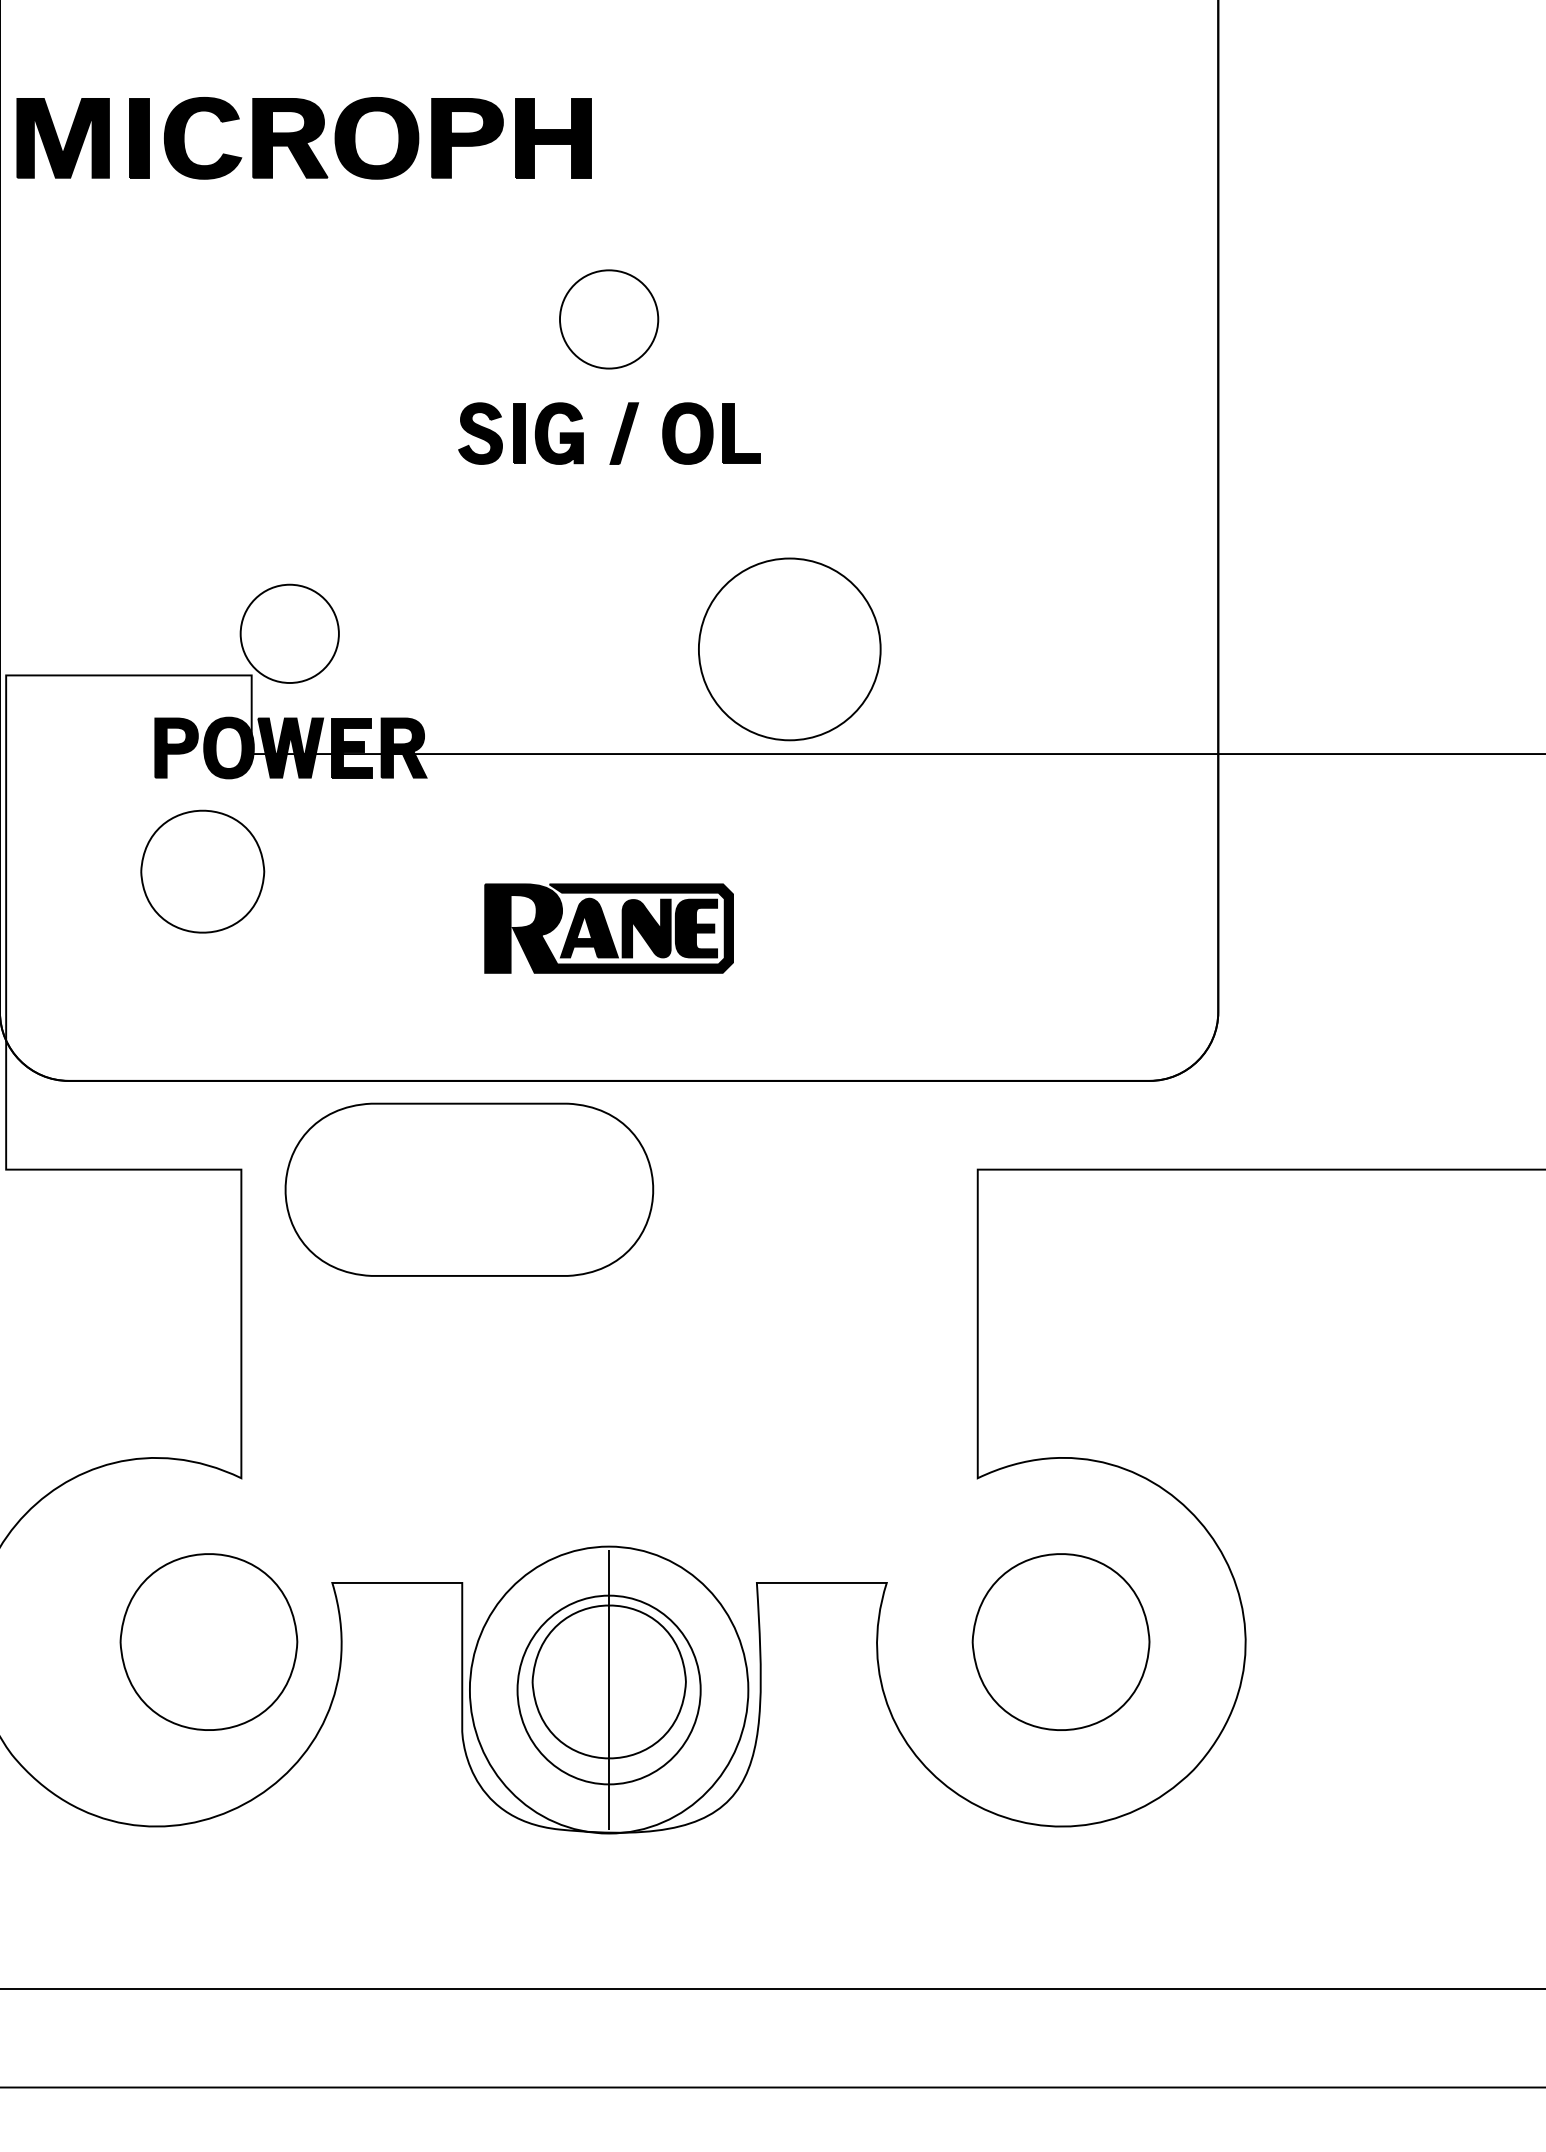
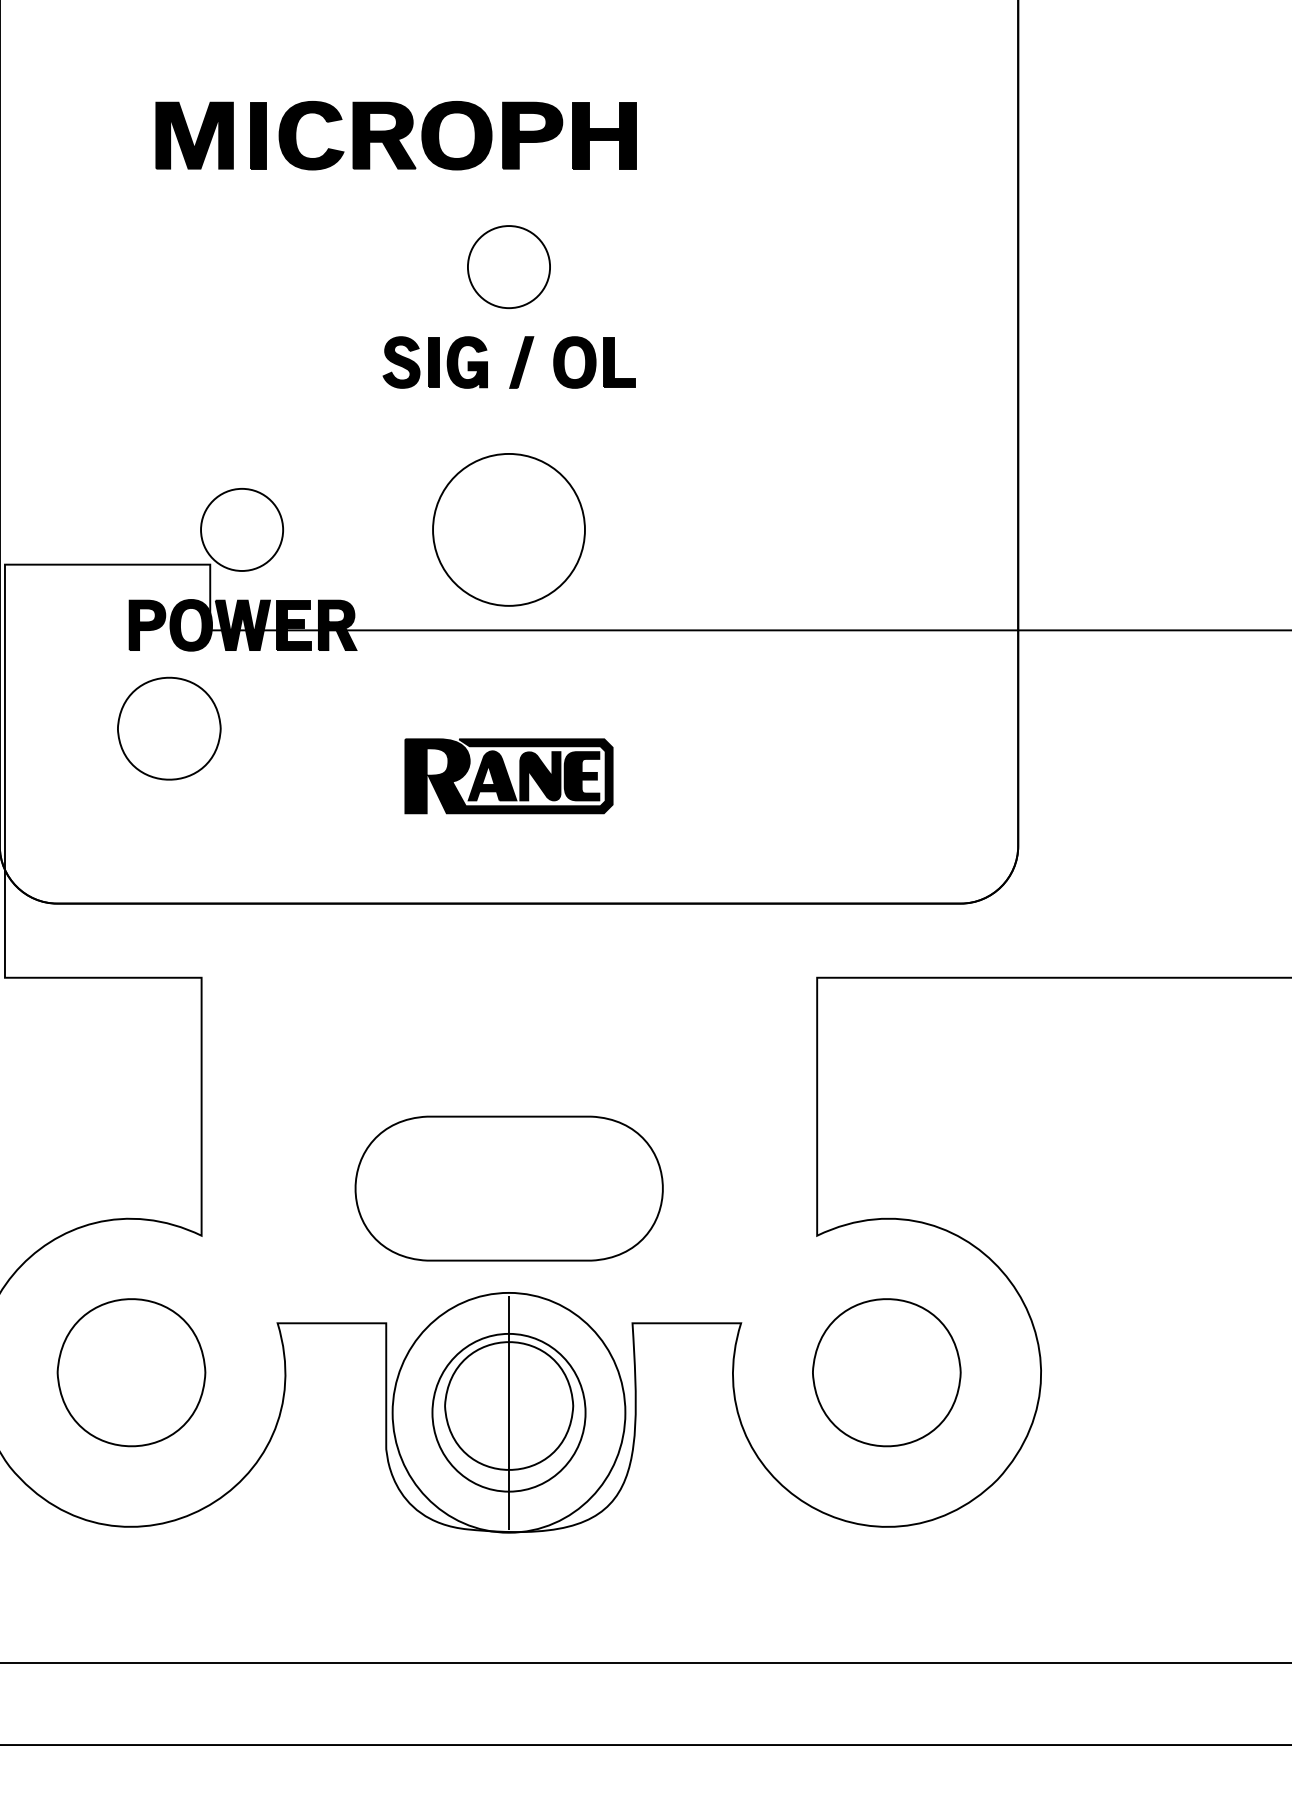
part: (303, 138) -> (395, 135), moved
part: (789, 648) -> (508, 529), moved
part: (468, 1189) -> (508, 1188), moved
part: (208, 1641) -> (131, 1372), moved

